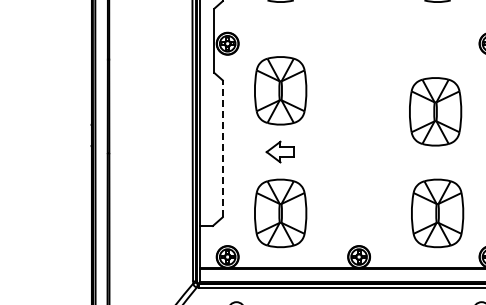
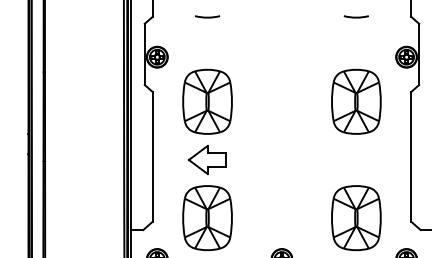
part: (435, 111) -> (356, 101), moved
line: (222, 148) -> (152, 156), dashed -> solid
part: (279, 151) -> (206, 159), size x1.43

